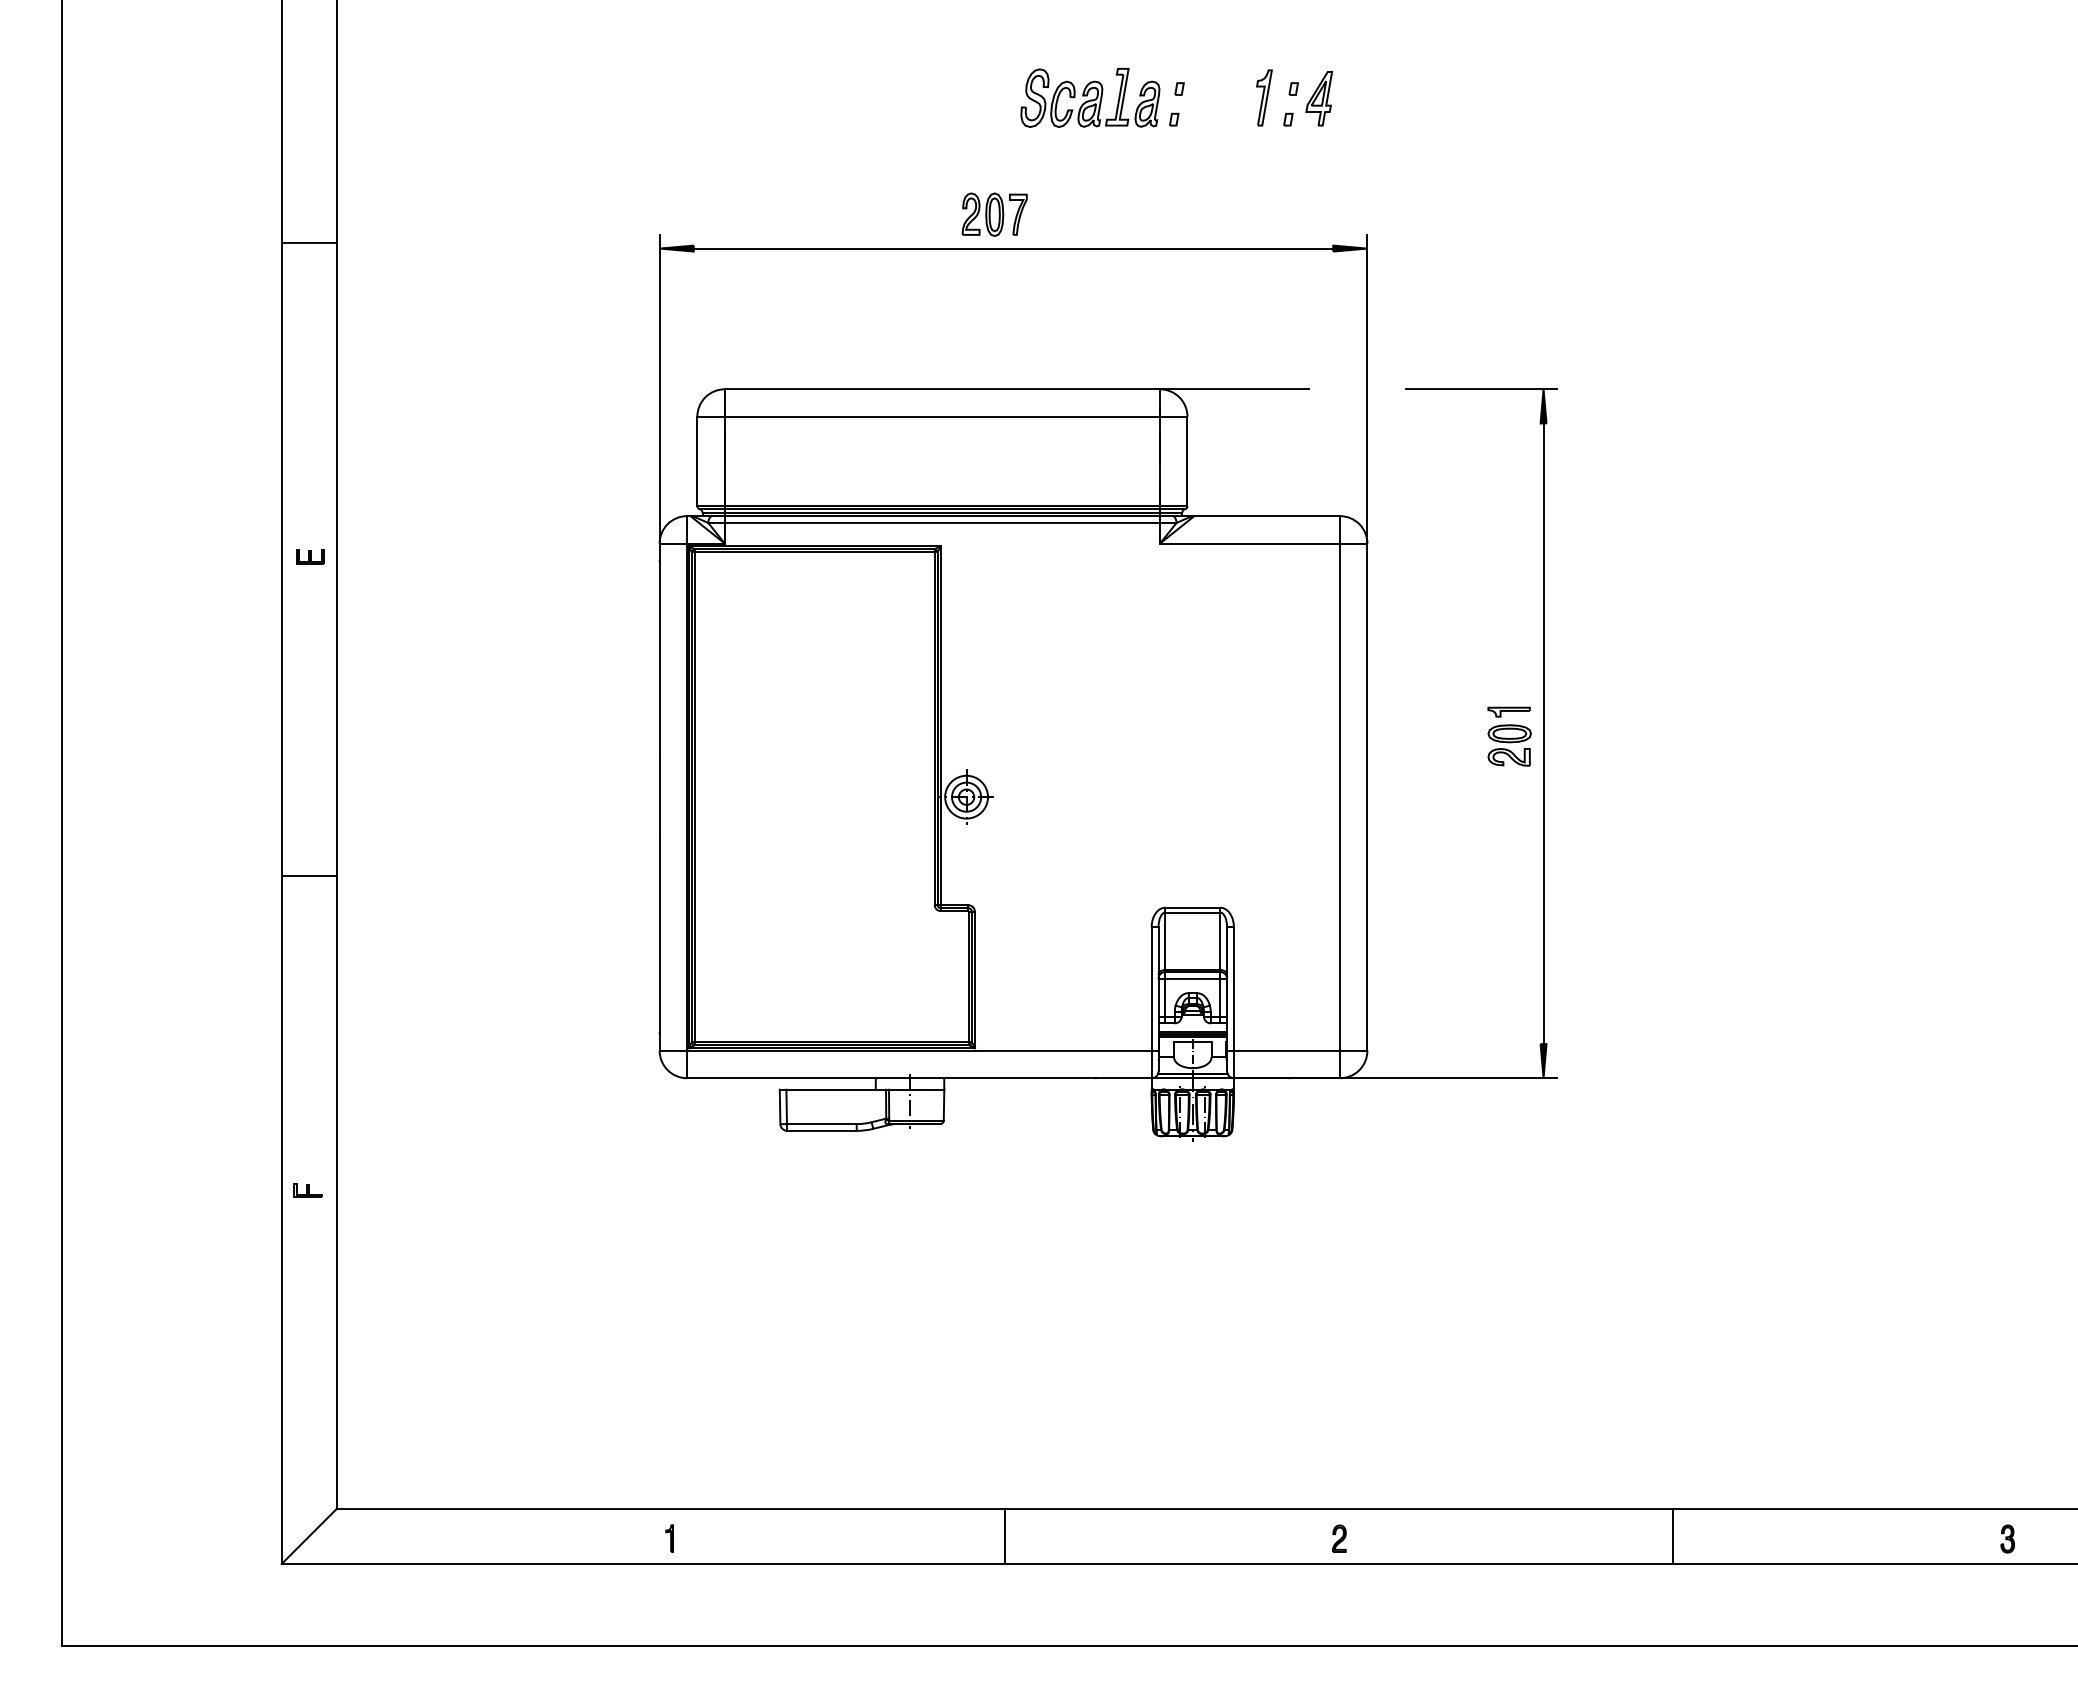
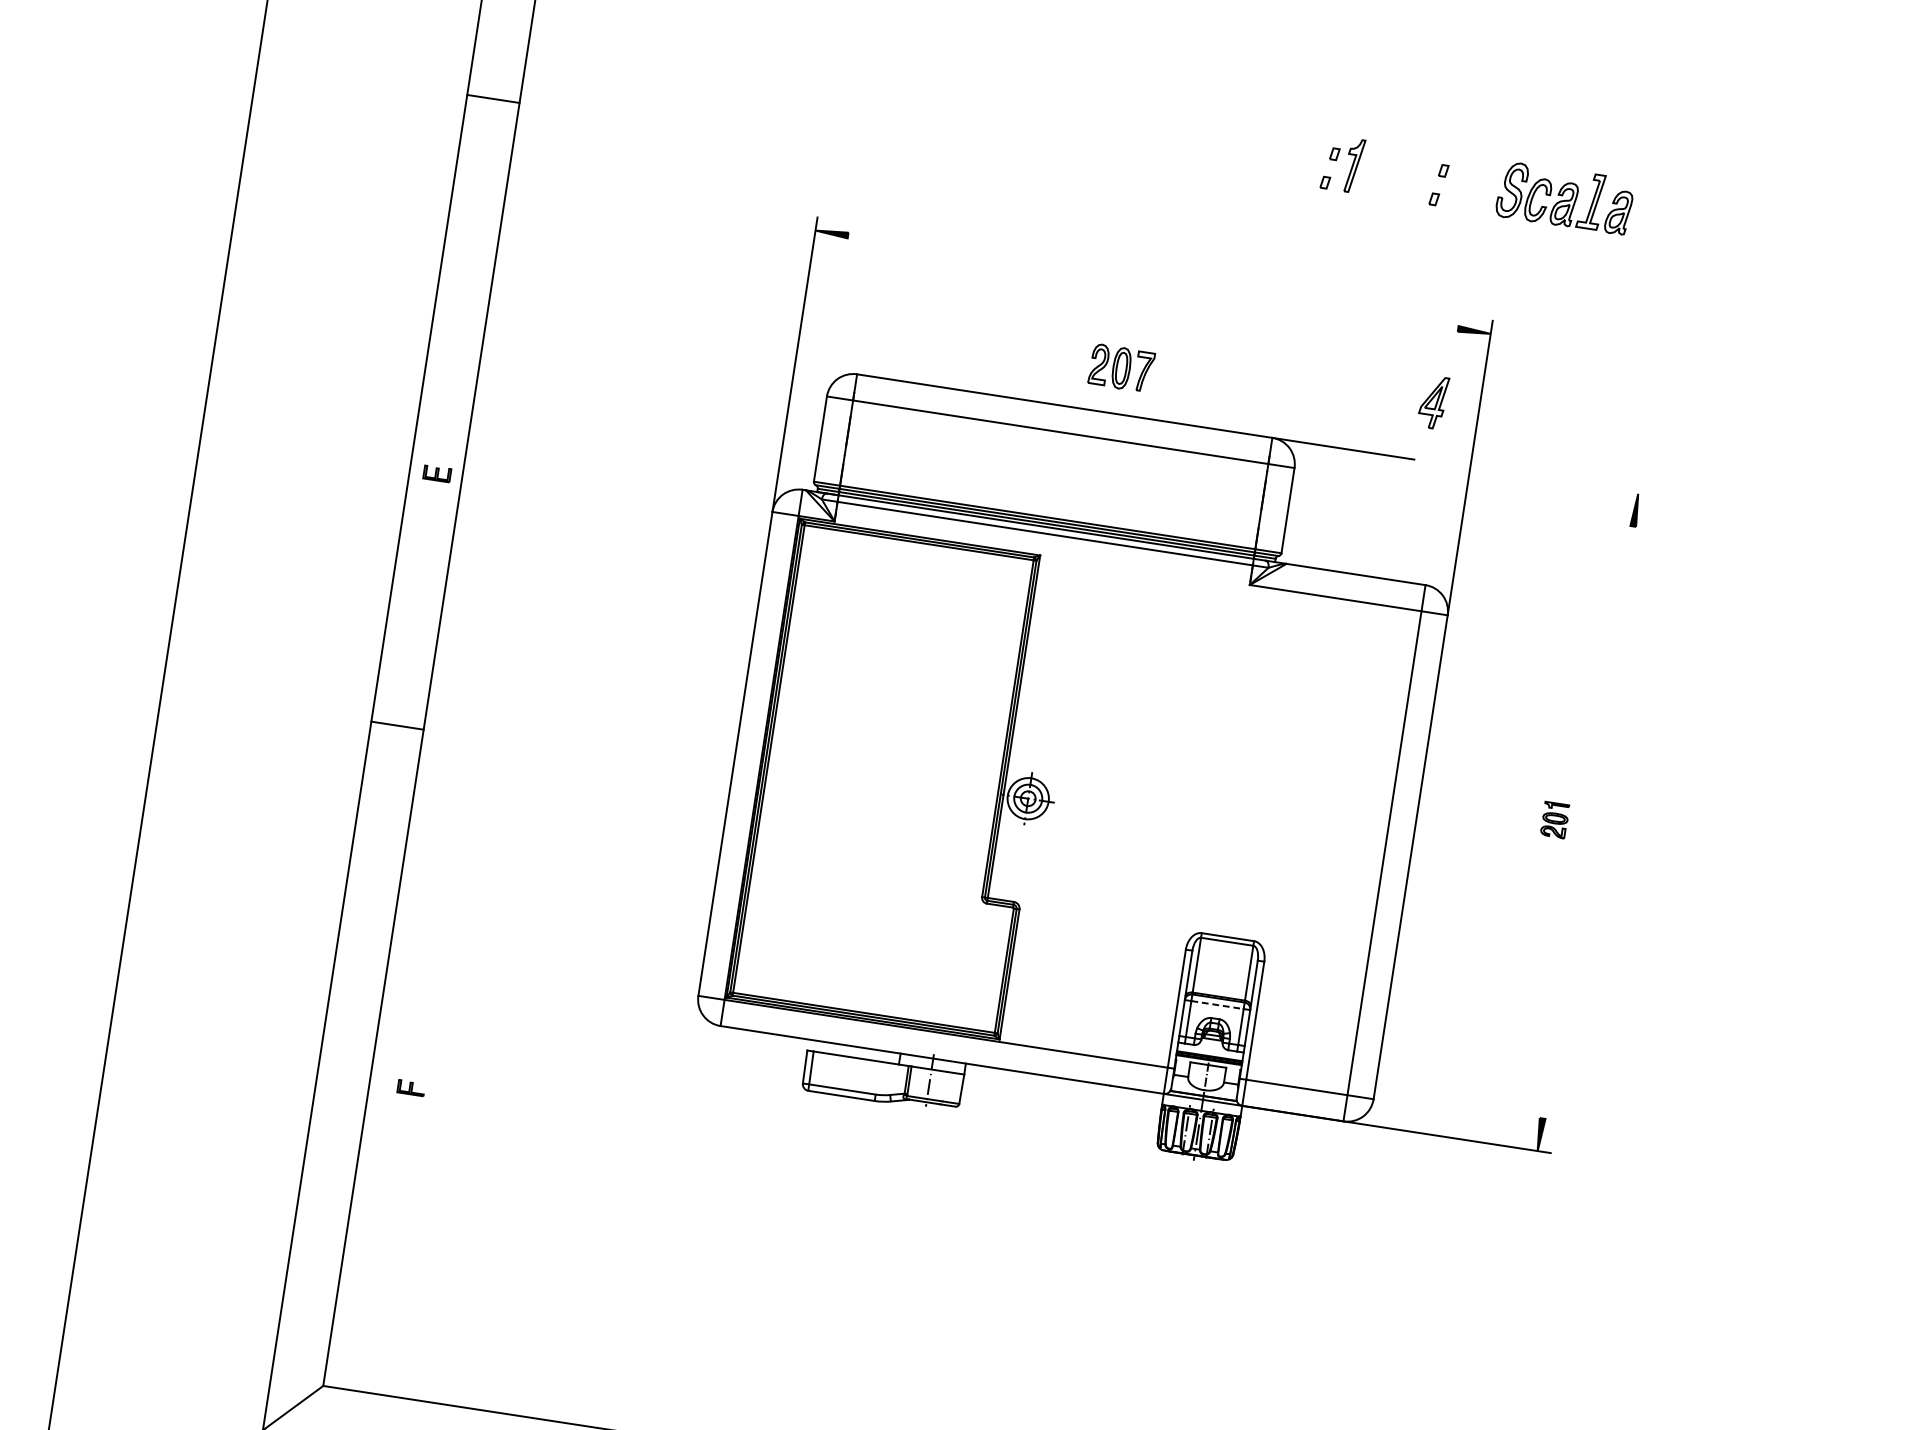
part: (1090, 97) -> (1565, 197), moved
part: (1264, 97) -> (1354, 165), moved
part: (1319, 98) -> (1433, 402), moved
part: (994, 214) -> (1121, 368), moved
line: (308, 243) -> (492, 99), moved
line: (1013, 248) -> (1153, 282), removed
line: (1481, 389) -> (1579, 484), removed
line: (1543, 733) -> (1587, 822), removed
part: (1509, 736) -> (1555, 820), size x0.6
line: (308, 876) -> (396, 725), moved
line: (1193, 978) -> (1218, 1004), solid -> dashed
part: (307, 1190) -> (410, 1088), moved

